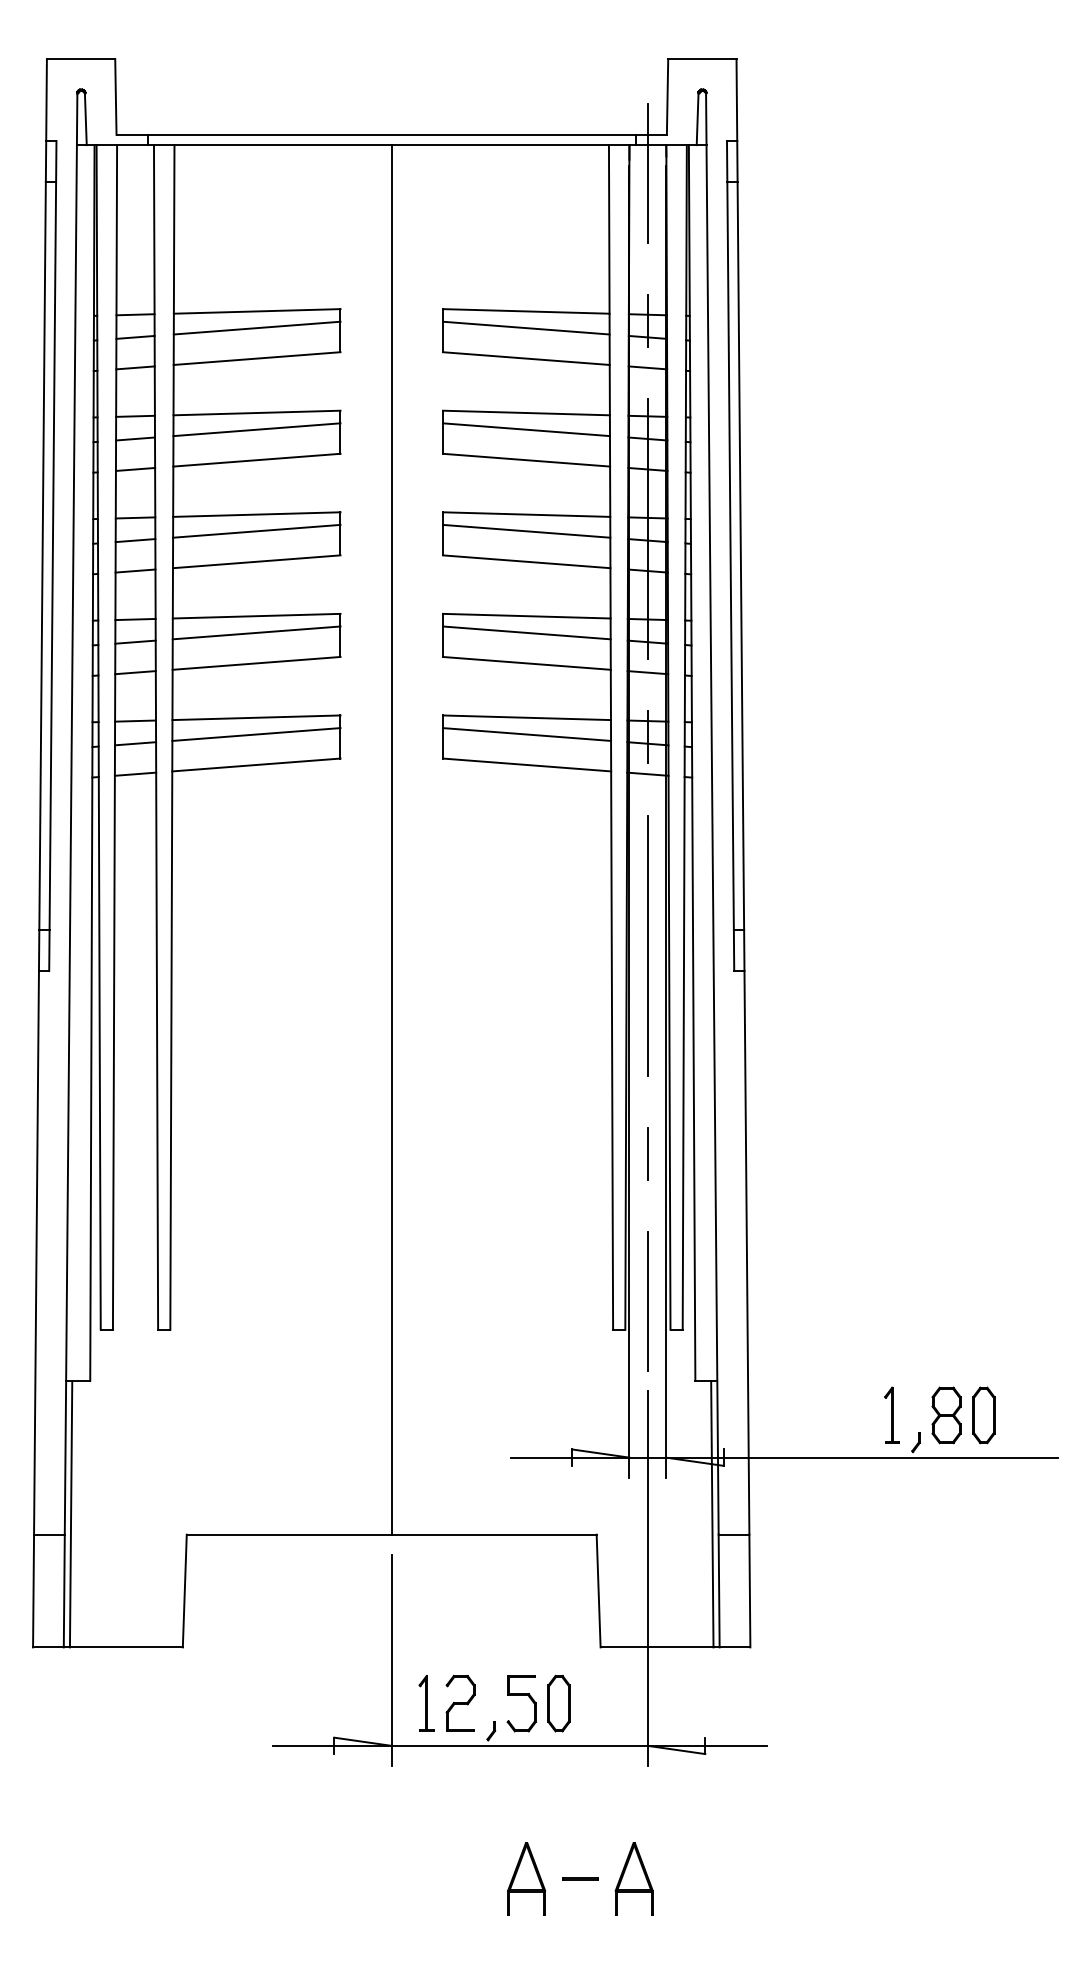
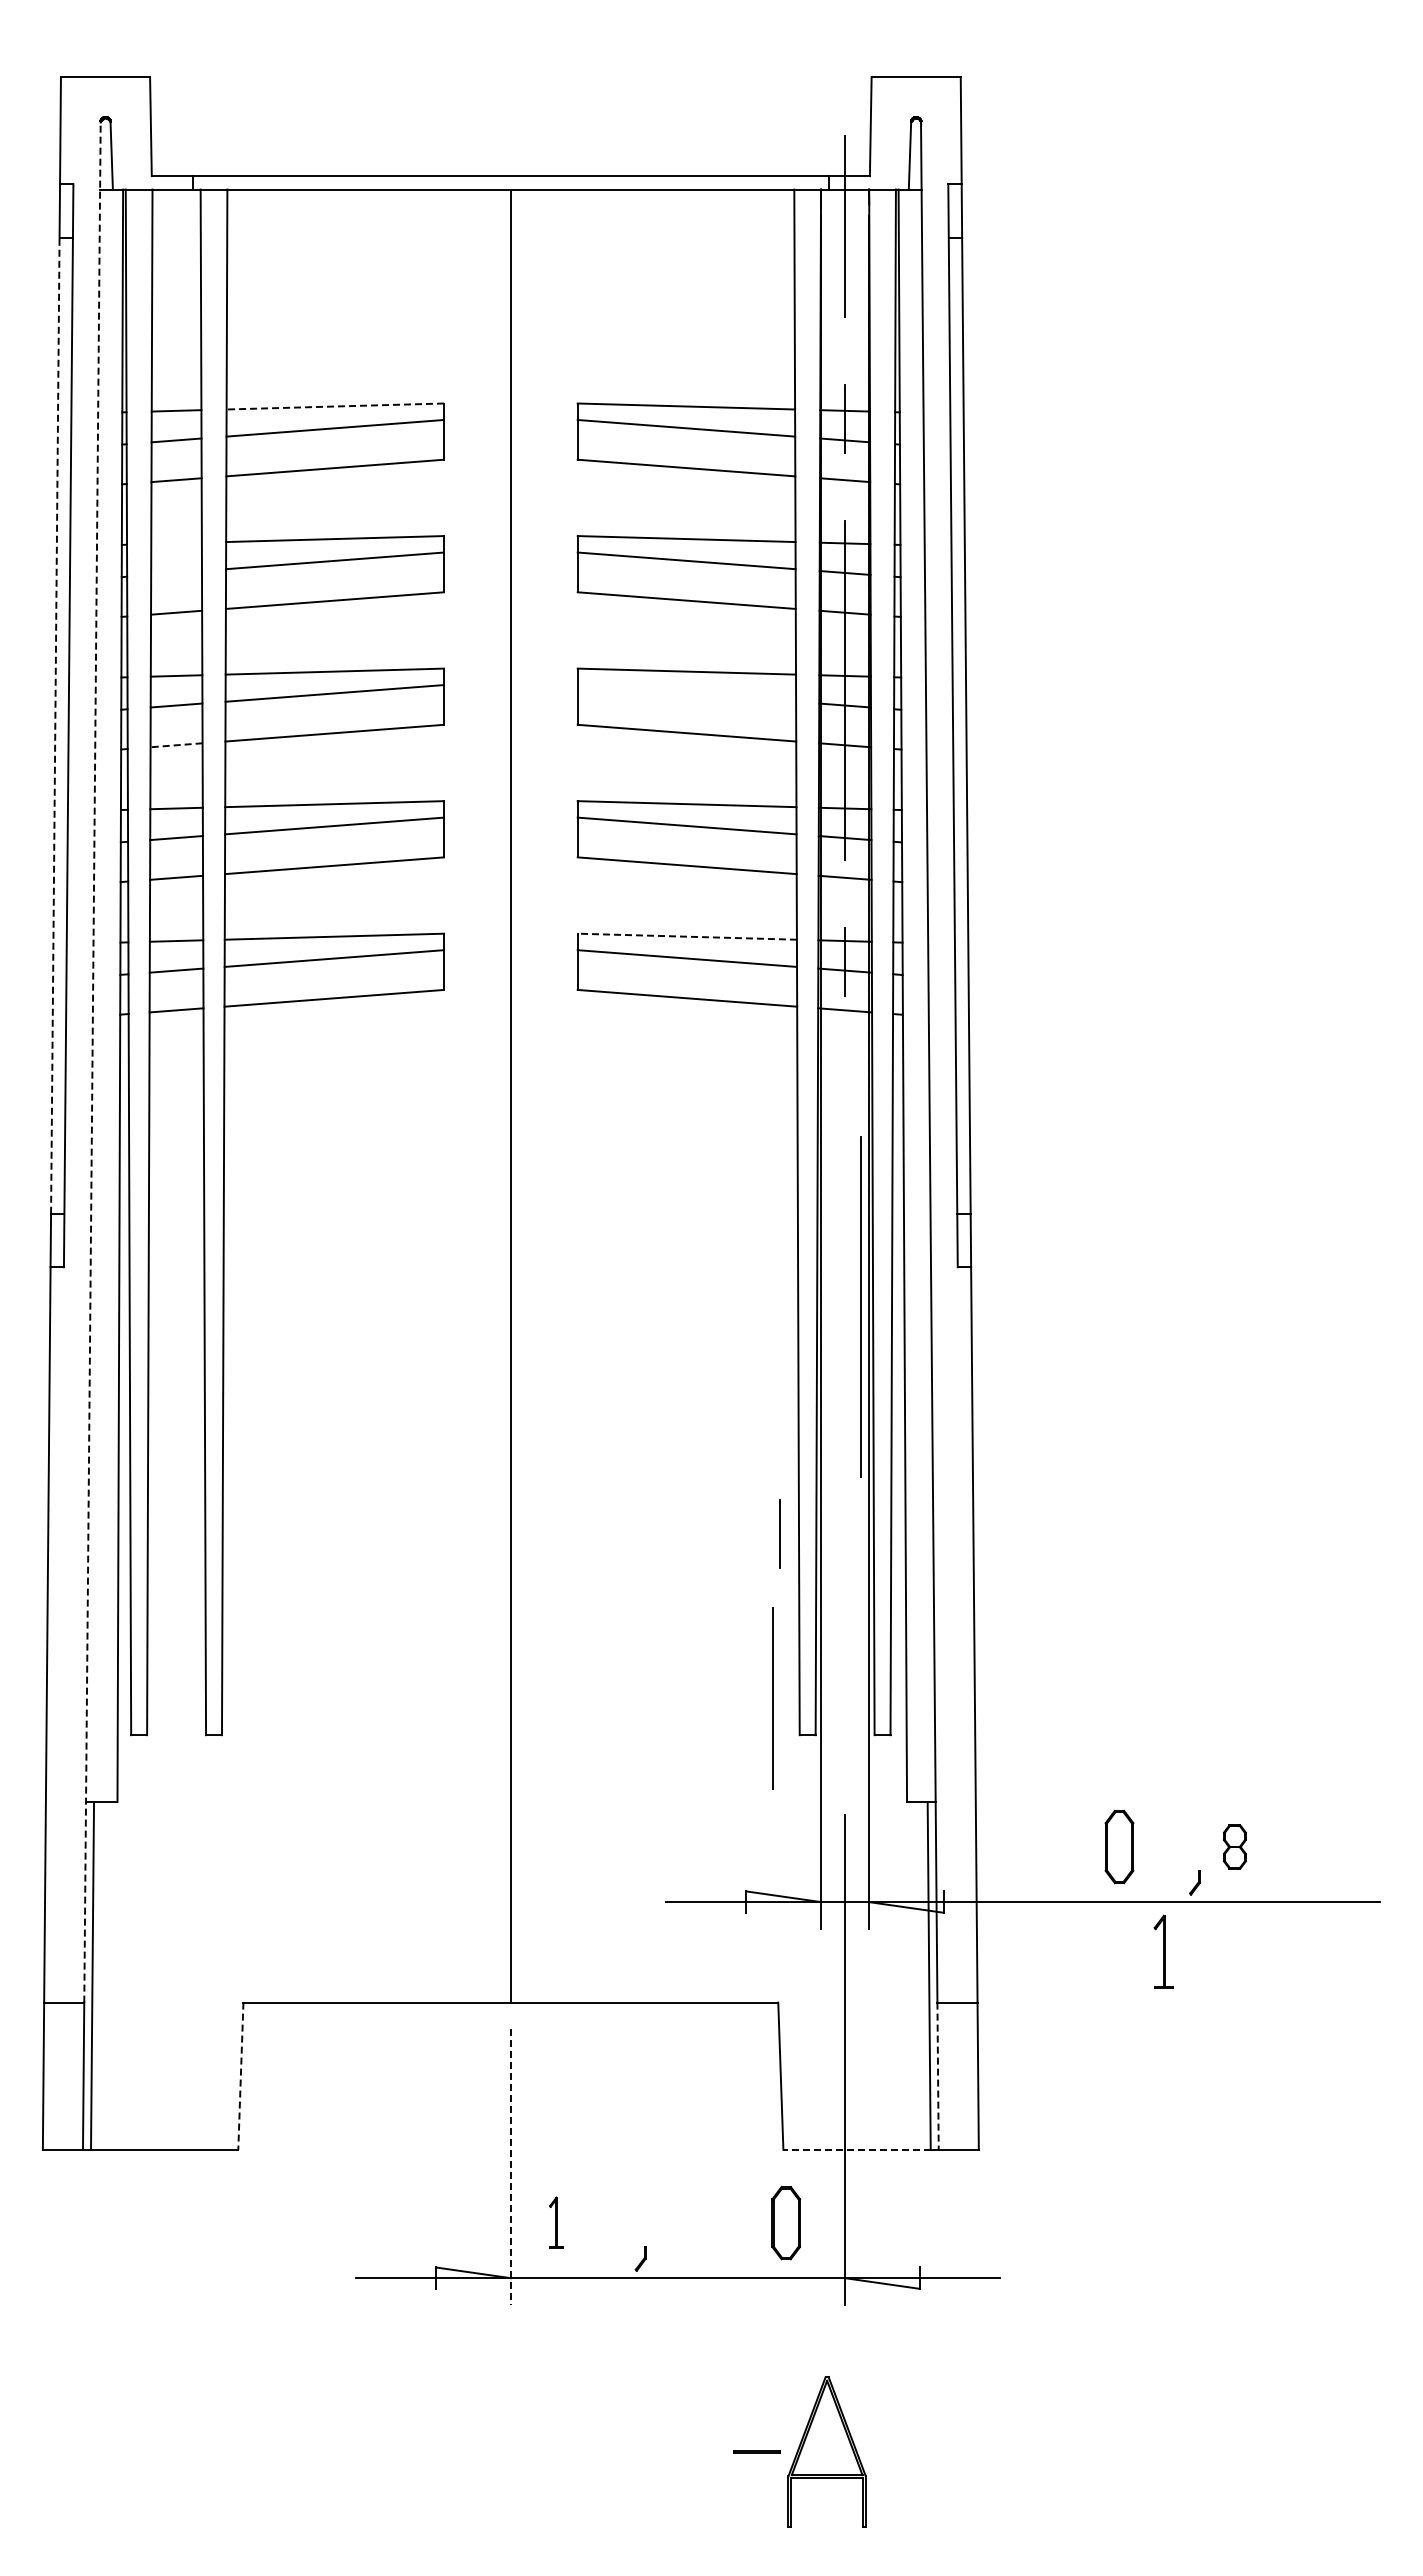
line: (257, 311) -> (335, 406), solid -> dashed
line: (135, 416) -> (176, 543), removed
line: (135, 438) -> (176, 572), removed
line: (526, 531) -> (686, 693), removed
line: (42, 555) -> (55, 725), solid -> dashed
line: (135, 571) -> (176, 745), solid -> dashed
line: (527, 717) -> (687, 936), solid -> dashed
line: (71, 813) -> (92, 1061), solid -> dashed
line: (647, 945) -> (860, 1306), moved
line: (647, 1153) -> (779, 1533), moved
line: (647, 1301) -> (772, 1698), moved
part: (891, 1415) -> (1163, 1951), moved
part: (946, 1415) -> (1234, 1846), size x0.6
part: (983, 1415) -> (1119, 1846), moved
line: (184, 1591) -> (240, 2076), solid -> dashed
line: (719, 1591) -> (938, 2076), solid -> dashed
line: (657, 1647) -> (857, 2149), solid -> dashed
line: (391, 1661) -> (510, 2167), solid -> dashed
part: (521, 1695) -> (680, 2212), removed
part: (426, 1703) -> (556, 2222), size x0.7
part: (460, 1703) -> (600, 2222), removed
part: (559, 1703) -> (786, 2222), moved
part: (526, 1878) -> (686, 2451), removed
part: (634, 1878) -> (827, 2451), size x1.6

